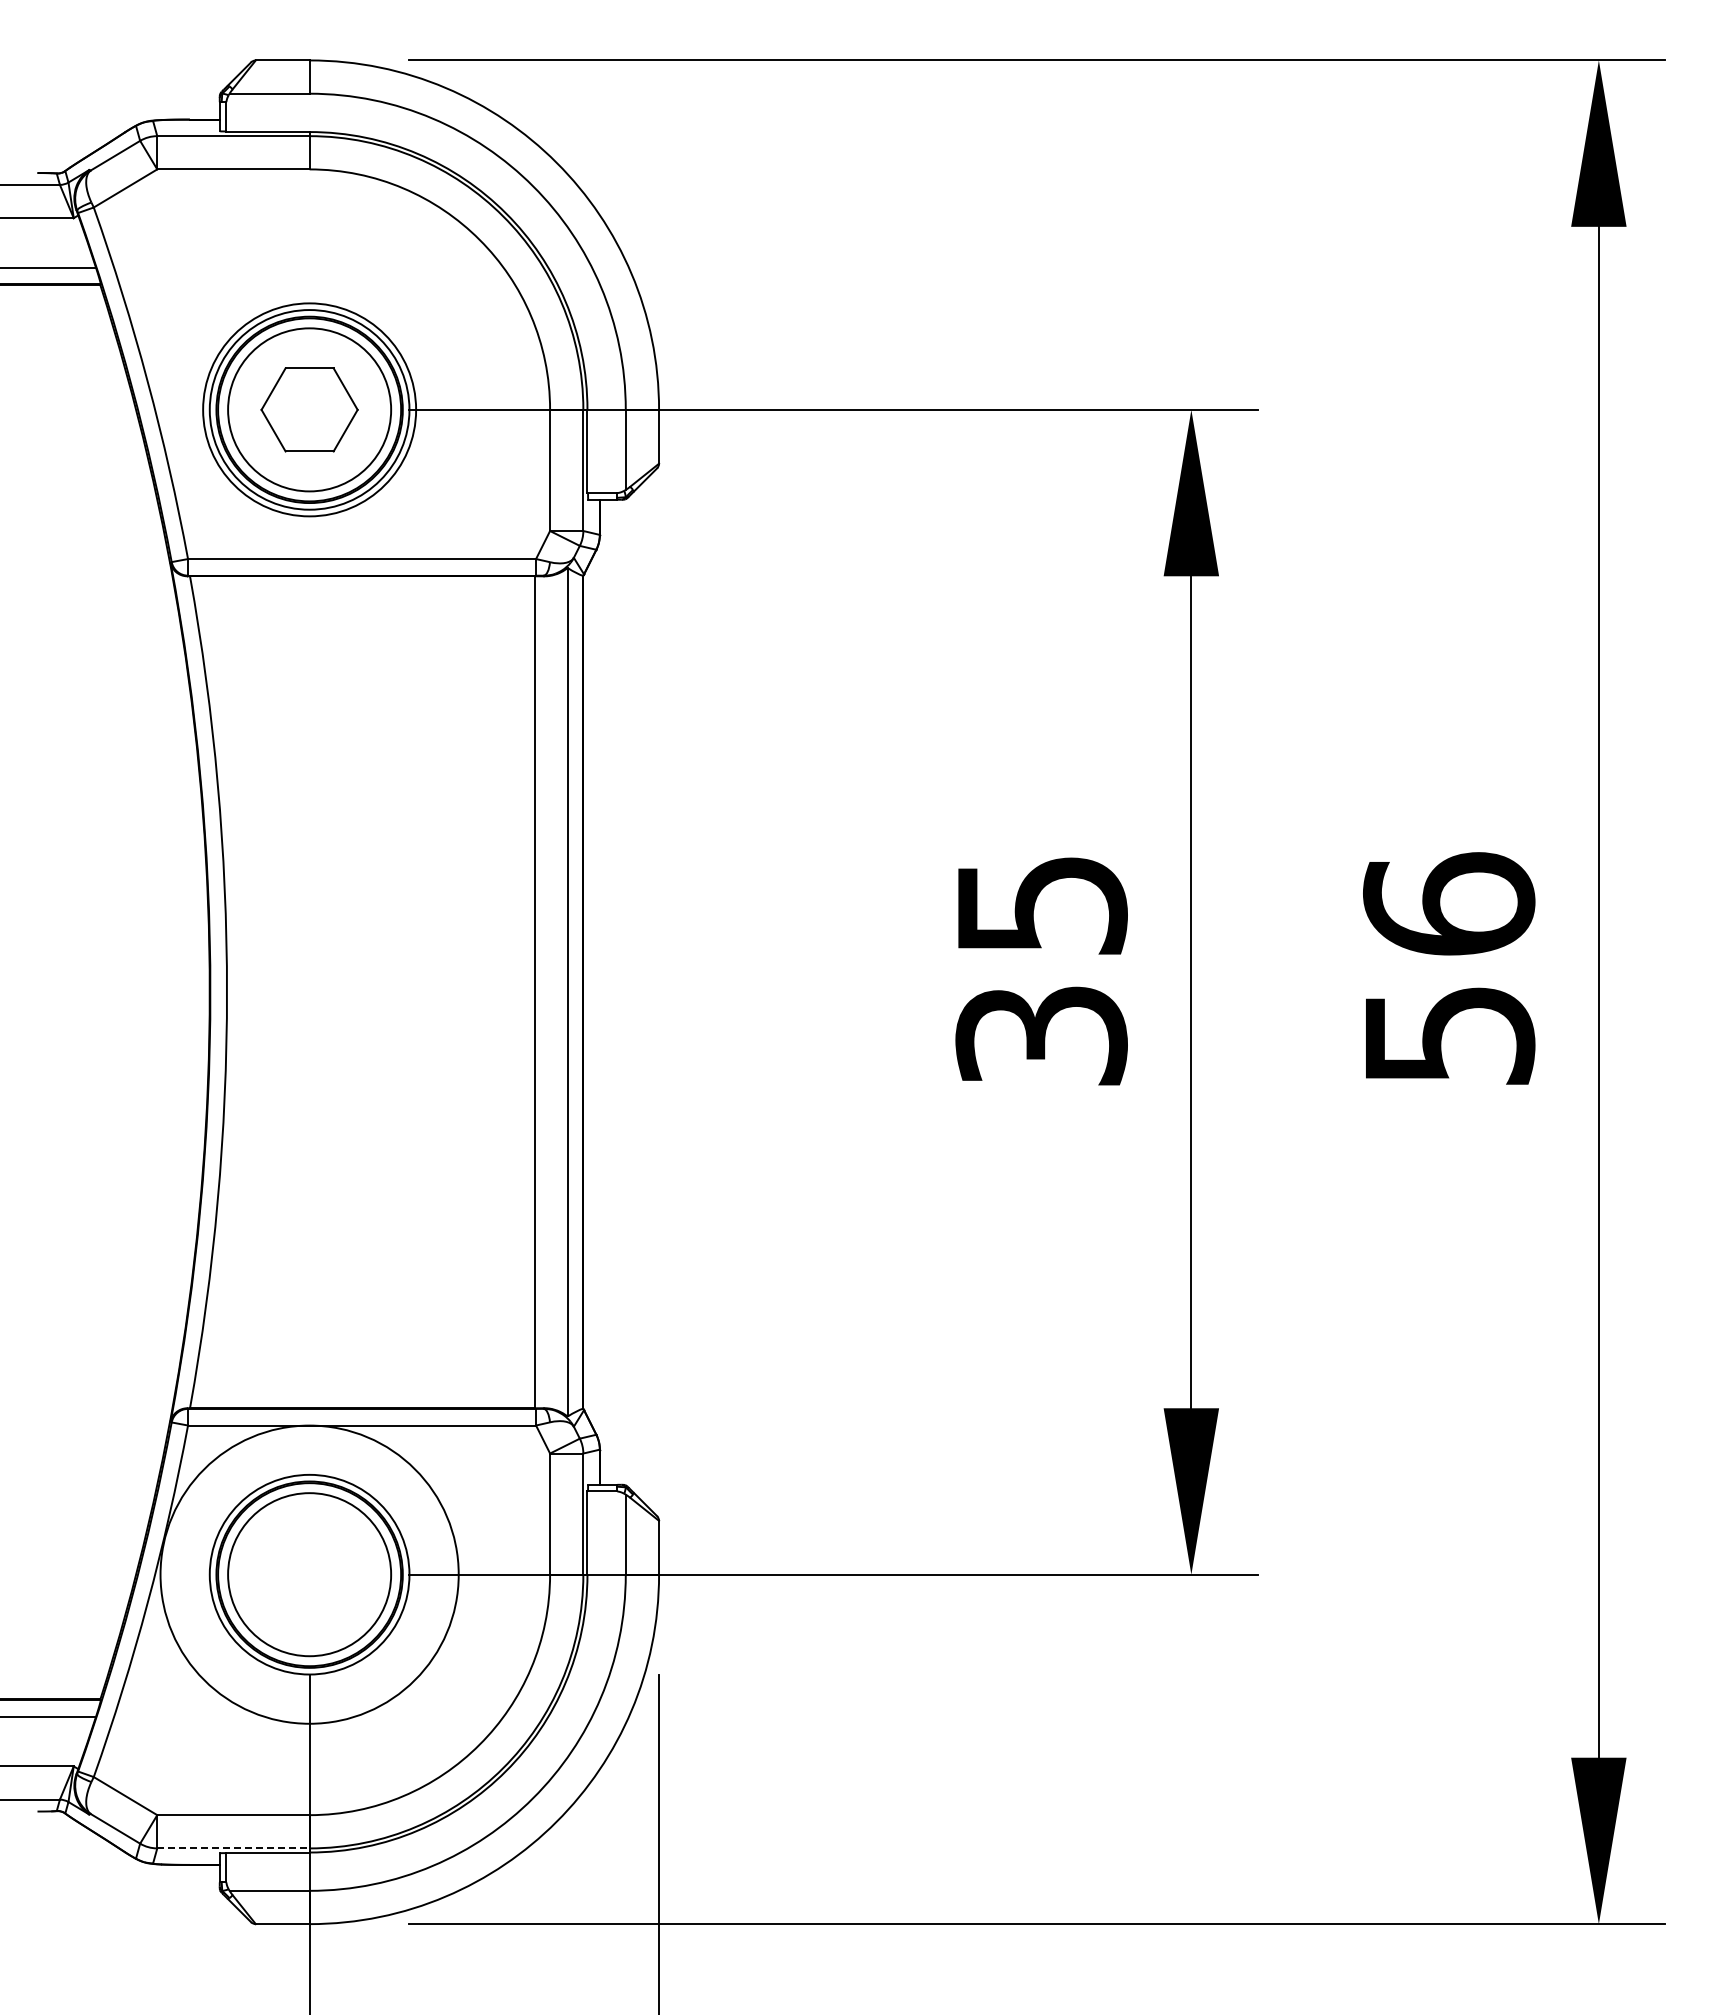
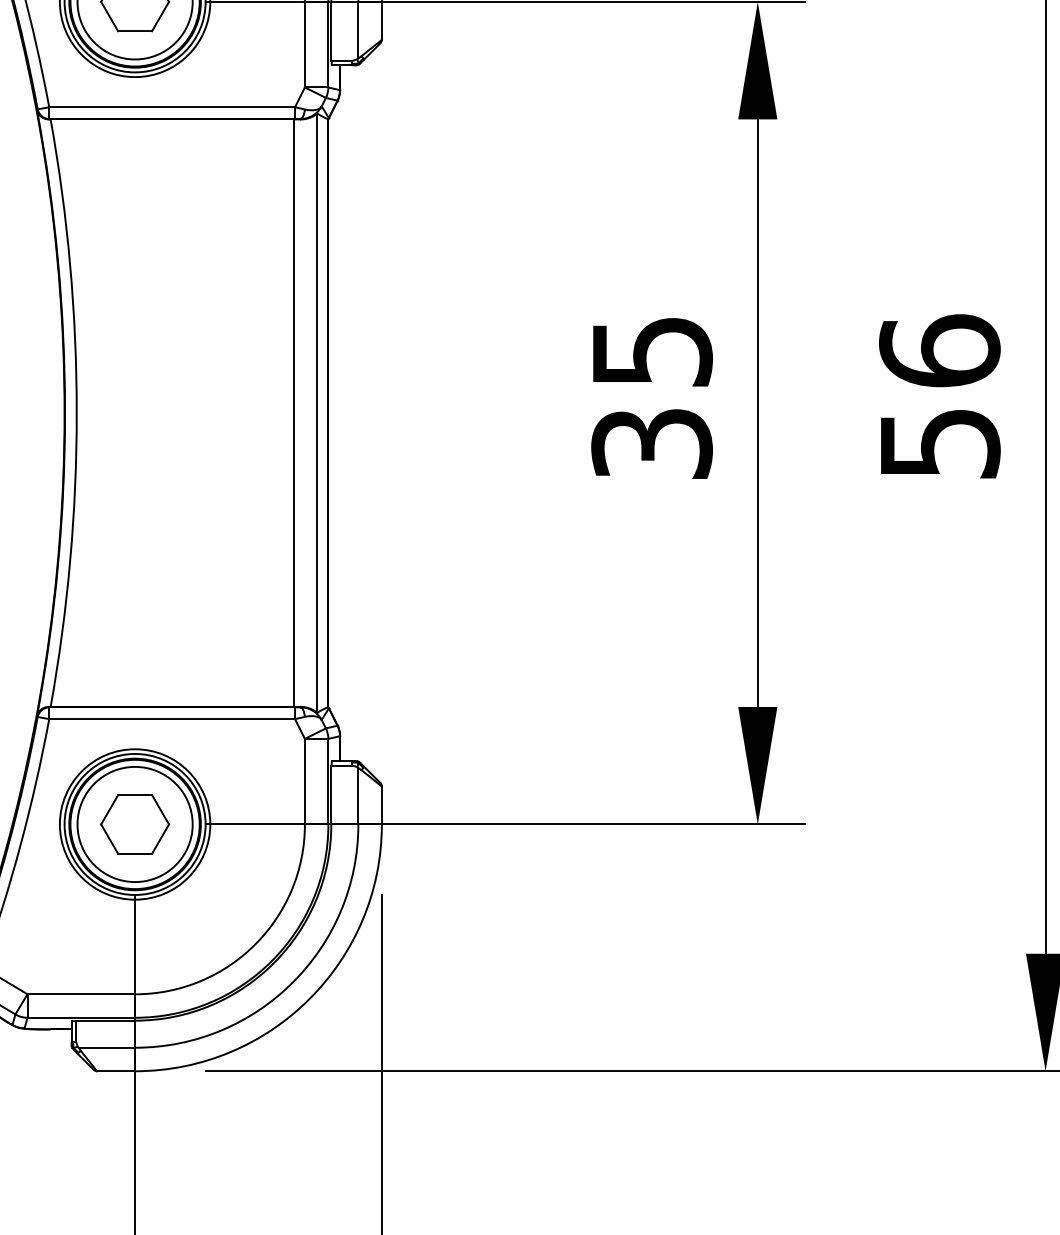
circle: (309, 1574) -> (135, 824), size x0.71
part: (309, 1574) -> (135, 824), added
line: (233, 1848) -> (81, 1017), dashed -> solid

